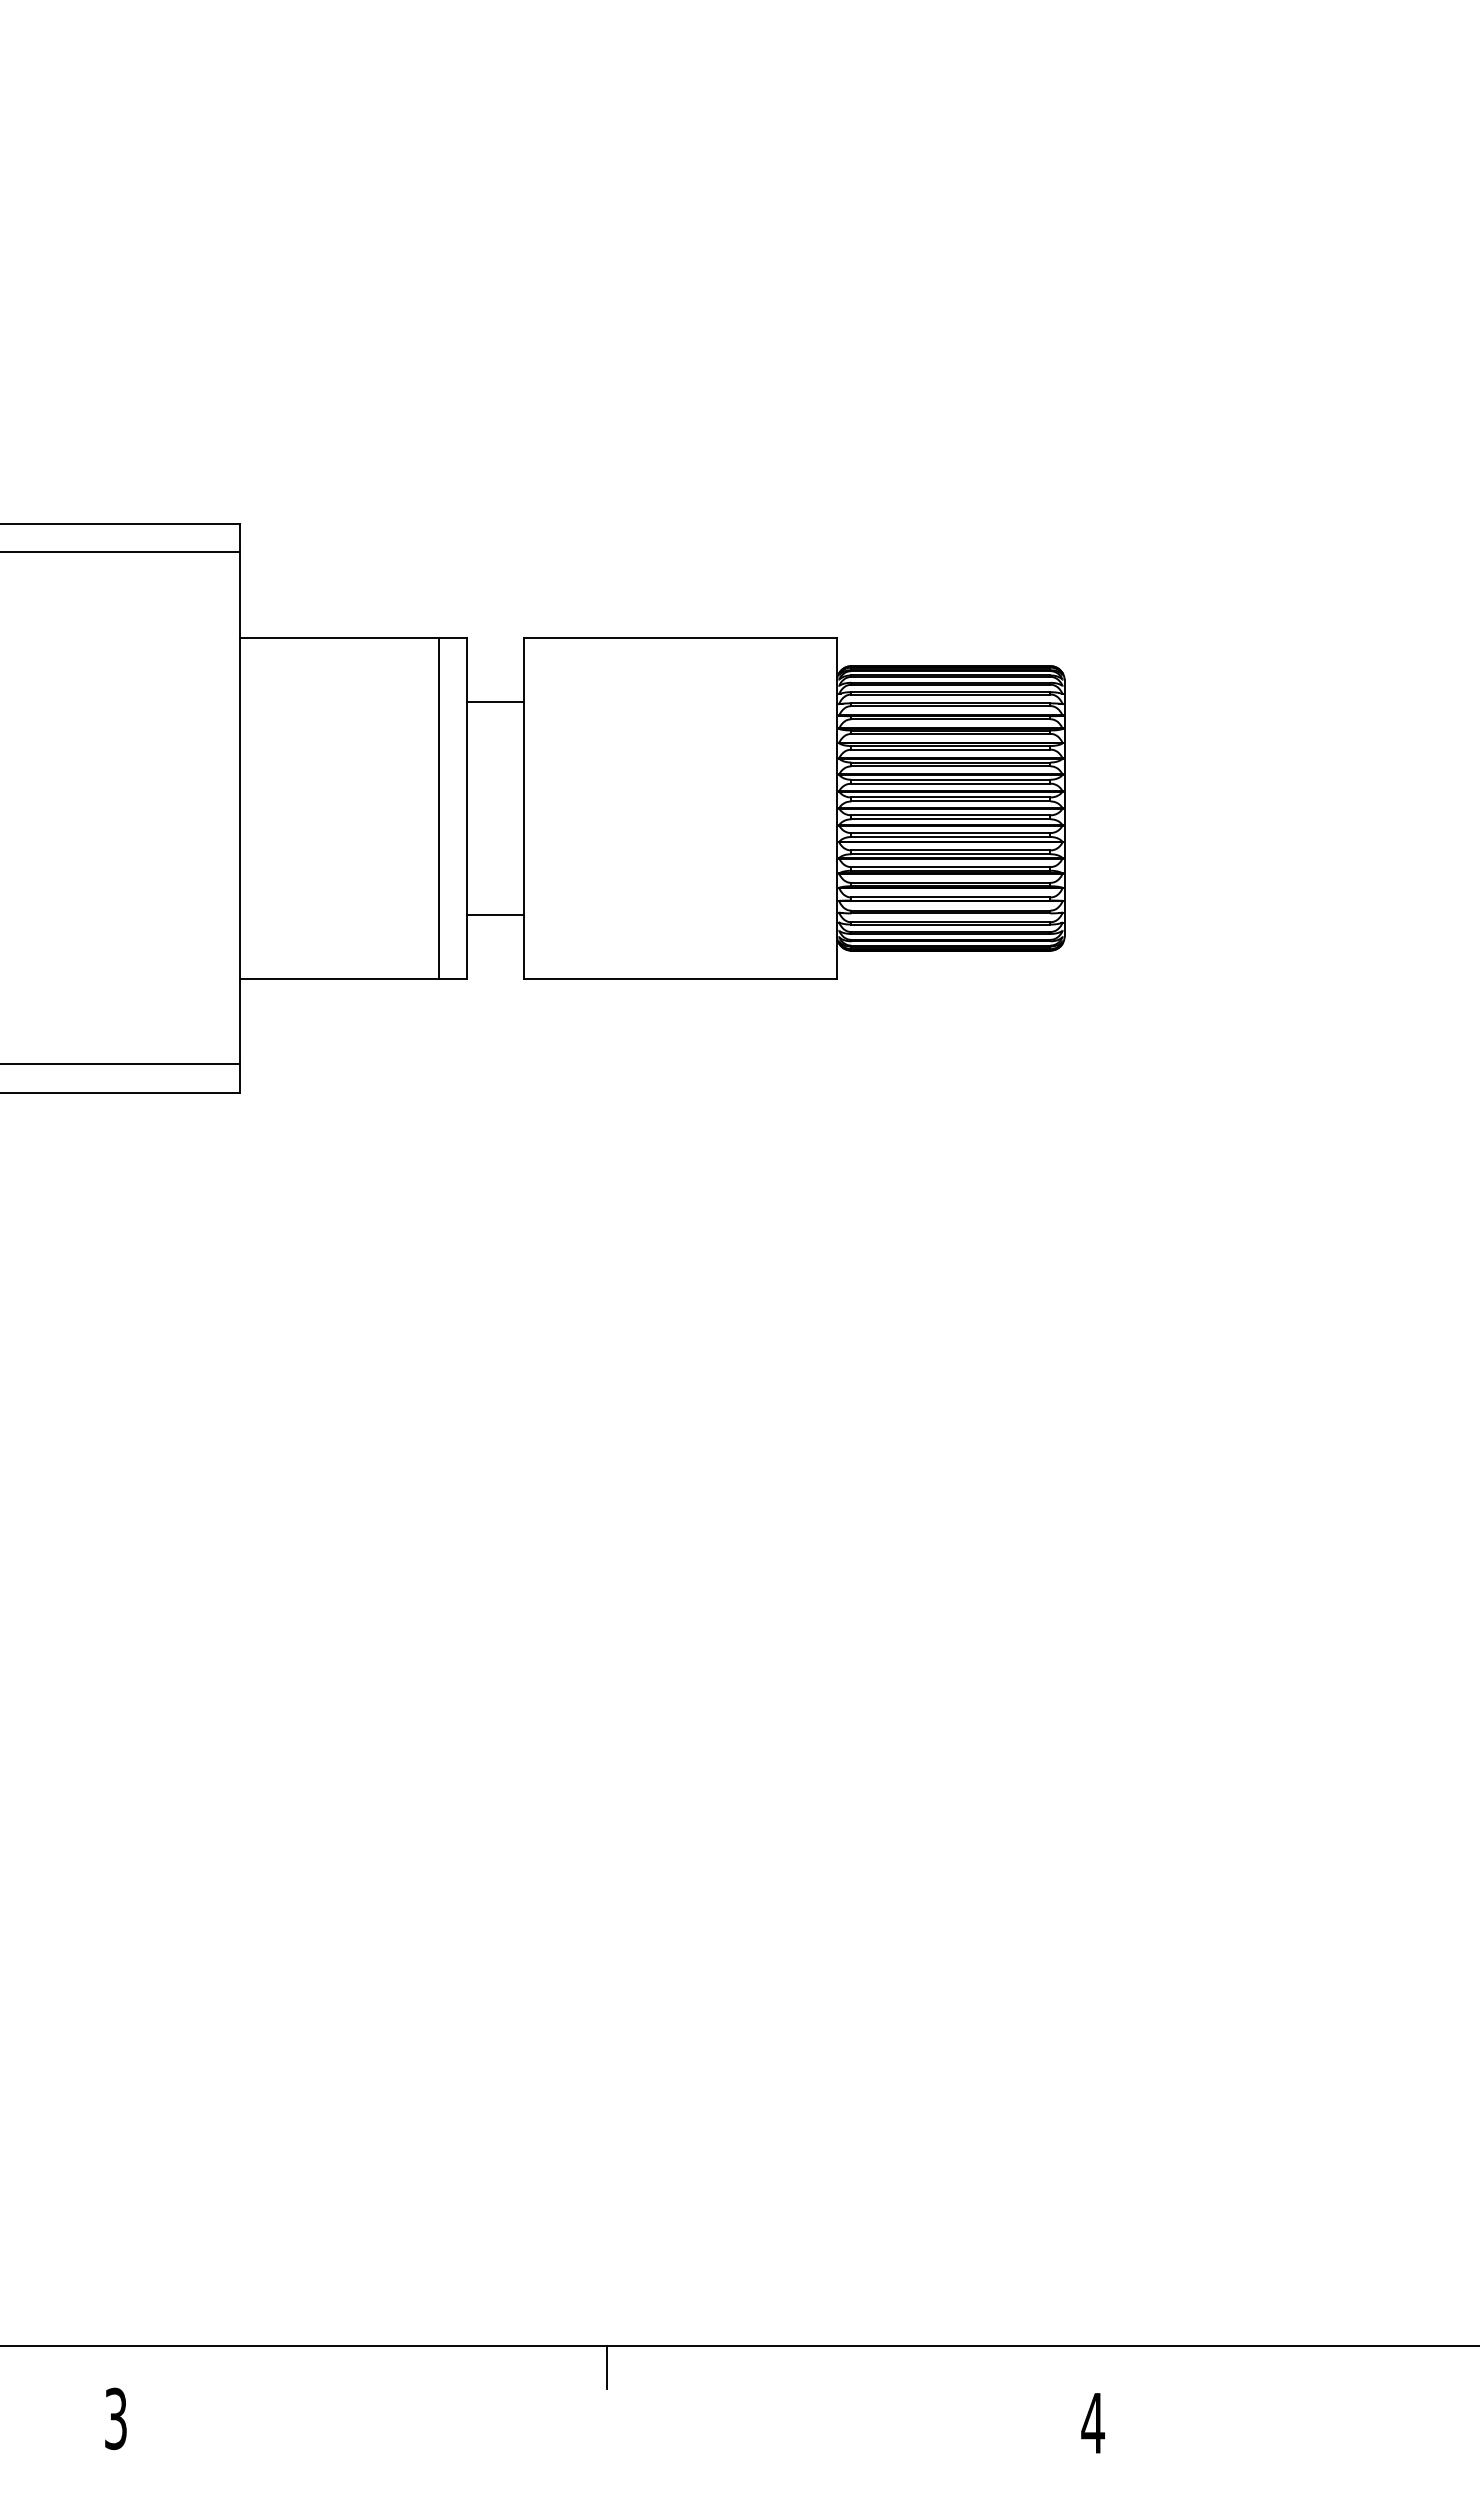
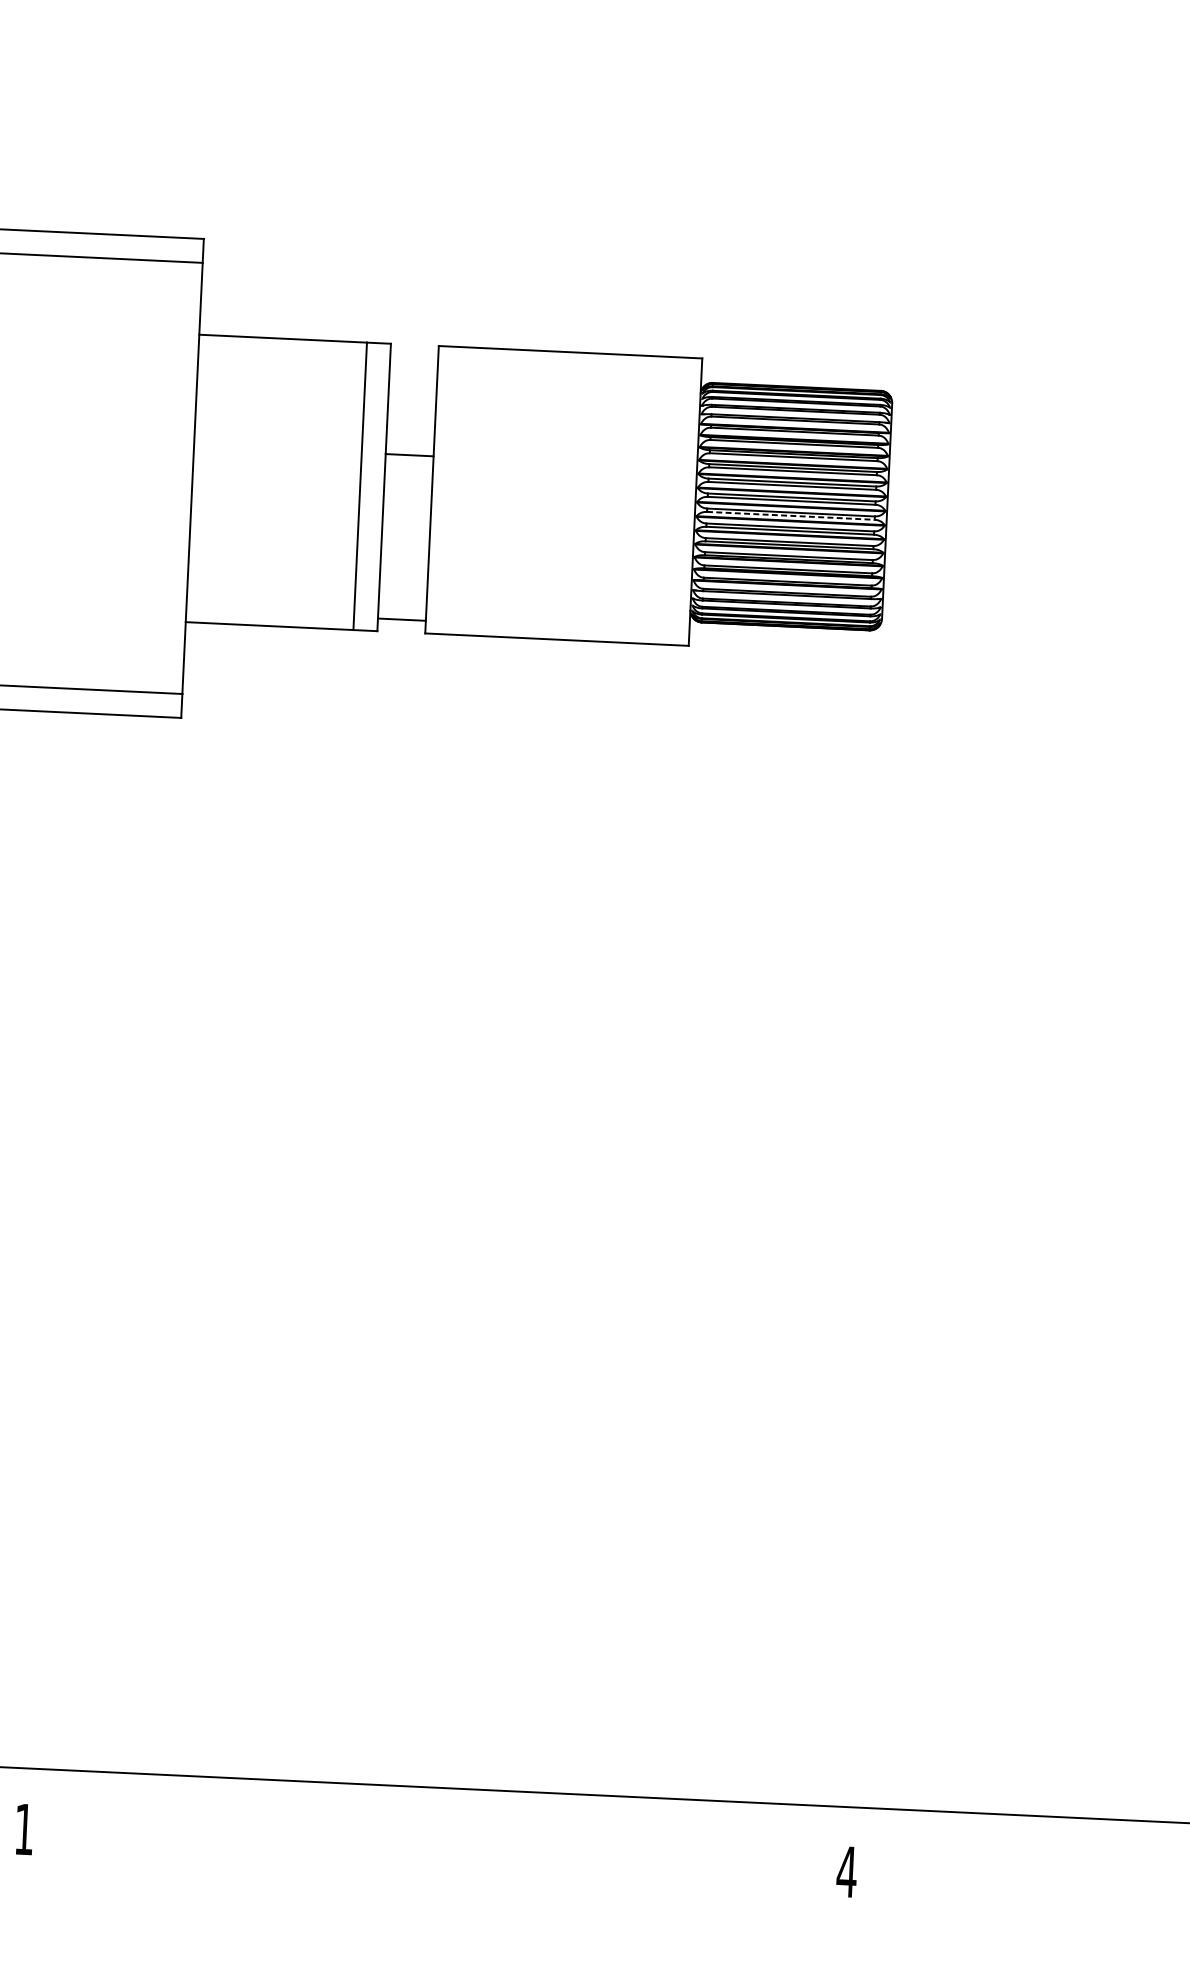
line: (495, 701) -> (409, 454), moved
line: (950, 819) -> (790, 516), solid -> dashed
line: (495, 915) -> (401, 620), moved
line: (606, 2367) -> (439, 1805), removed
text: (115, 2418) -> (23, 1829), 3 -> 1

